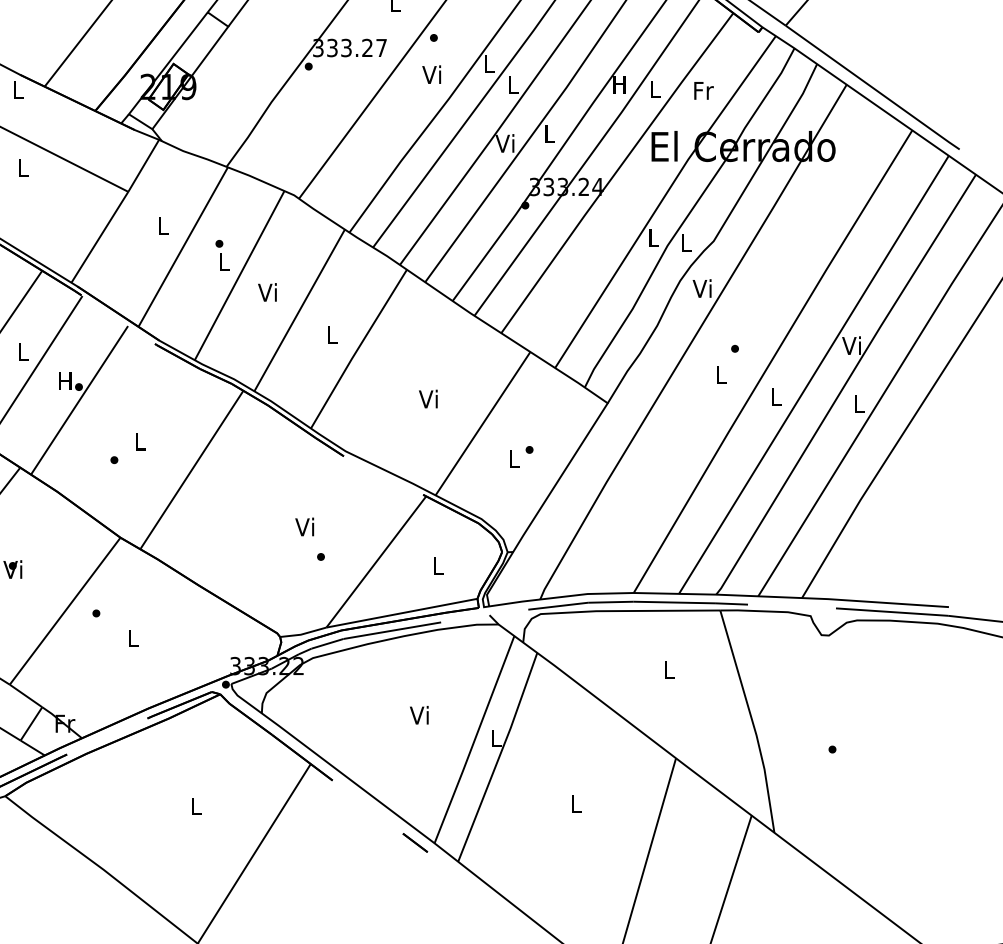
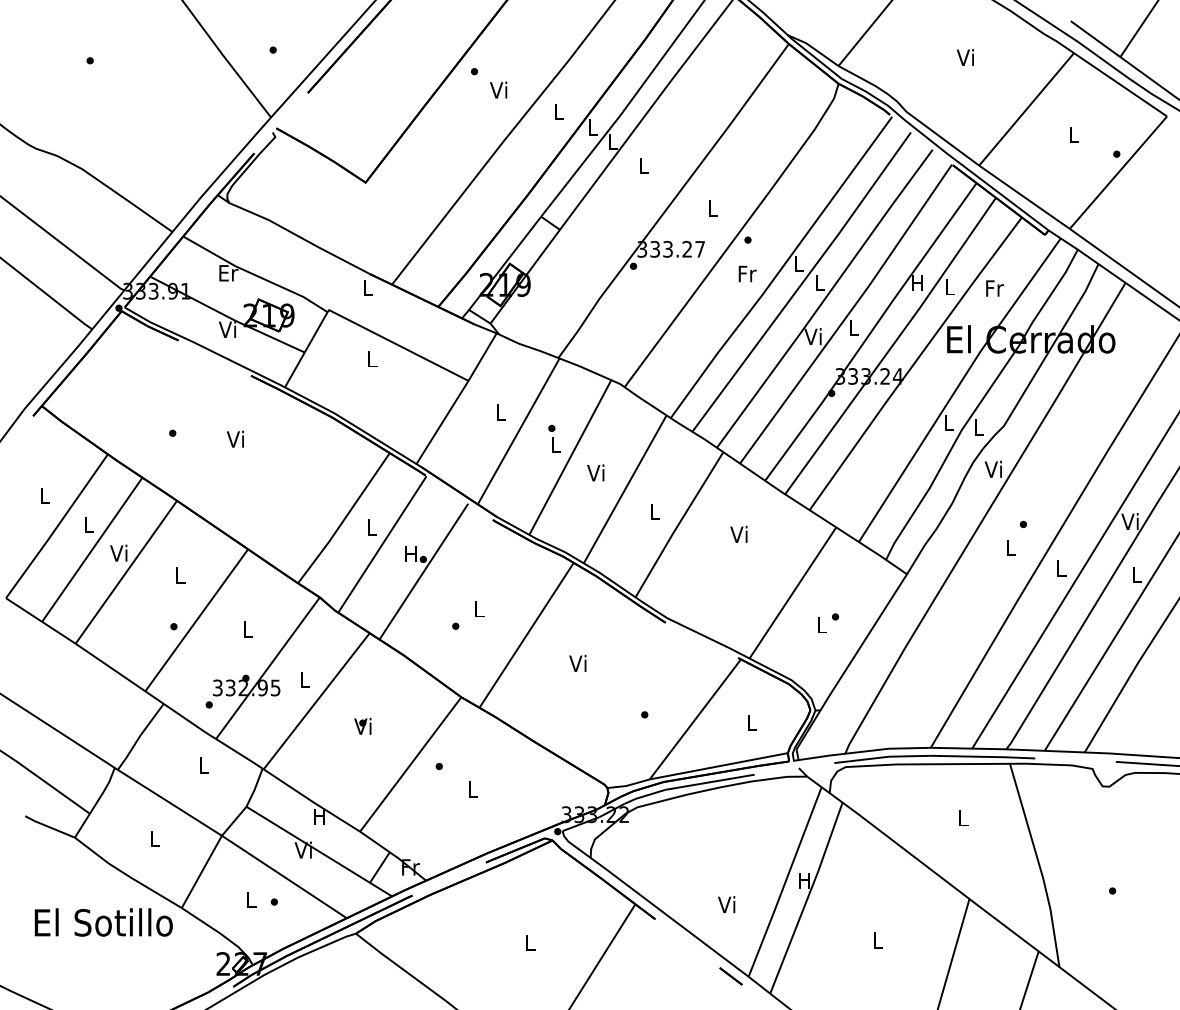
text: (432, 74) -> (746, 273), Vi -> Fr
text: (427, 398) -> (738, 533), moved
text: (304, 525) -> (577, 662), moved
text: (419, 715) -> (726, 904), moved
text: (495, 738) -> (804, 880), L -> H

